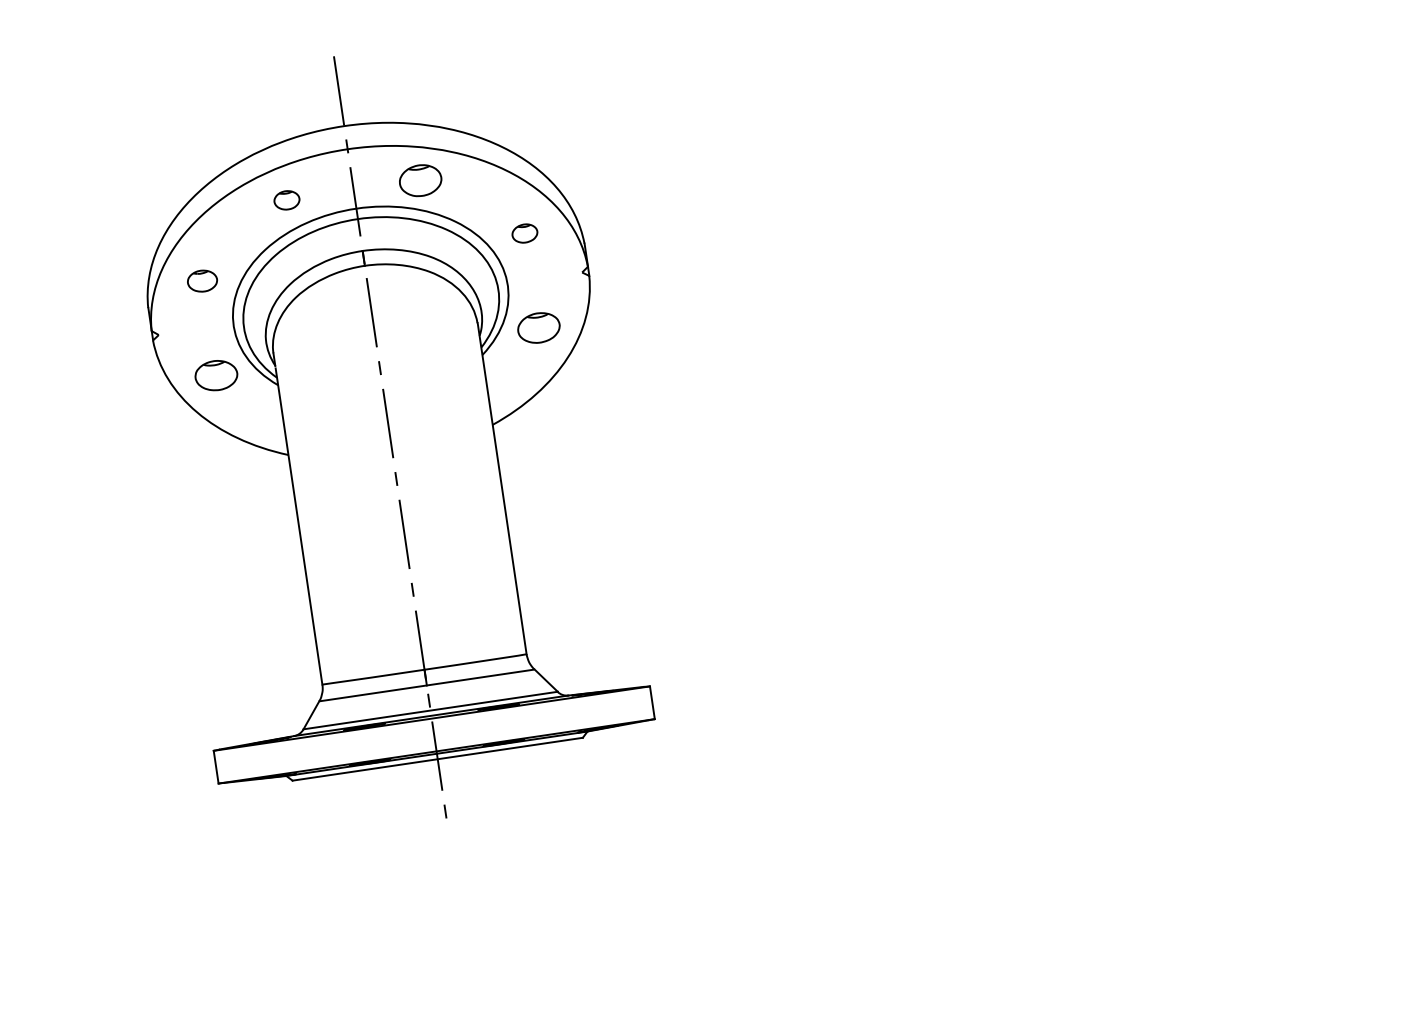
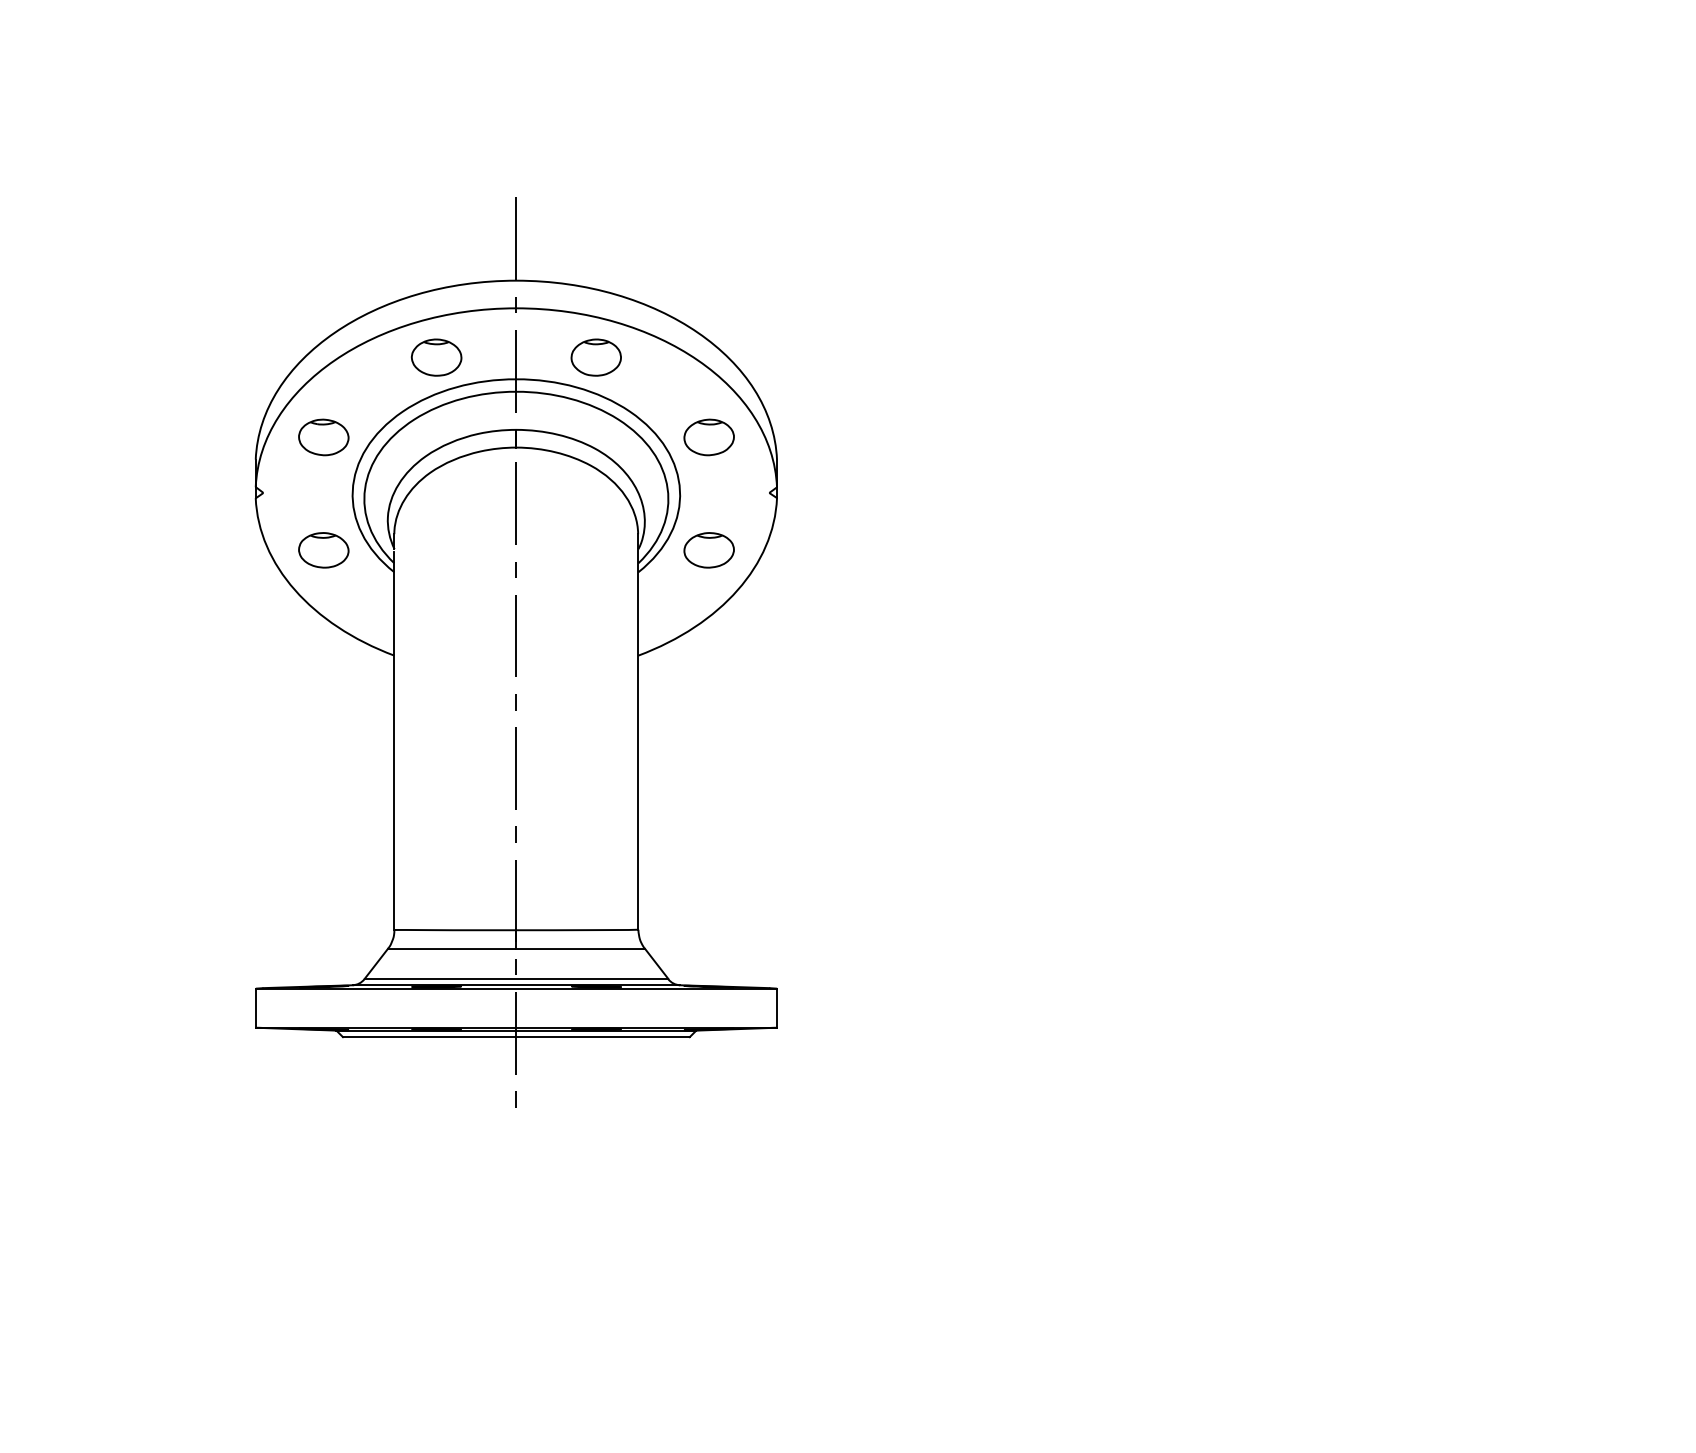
part: (286, 200) -> (436, 357), size x1.67
part: (524, 233) -> (708, 437), size x1.67
part: (202, 281) -> (323, 437), size x1.43

